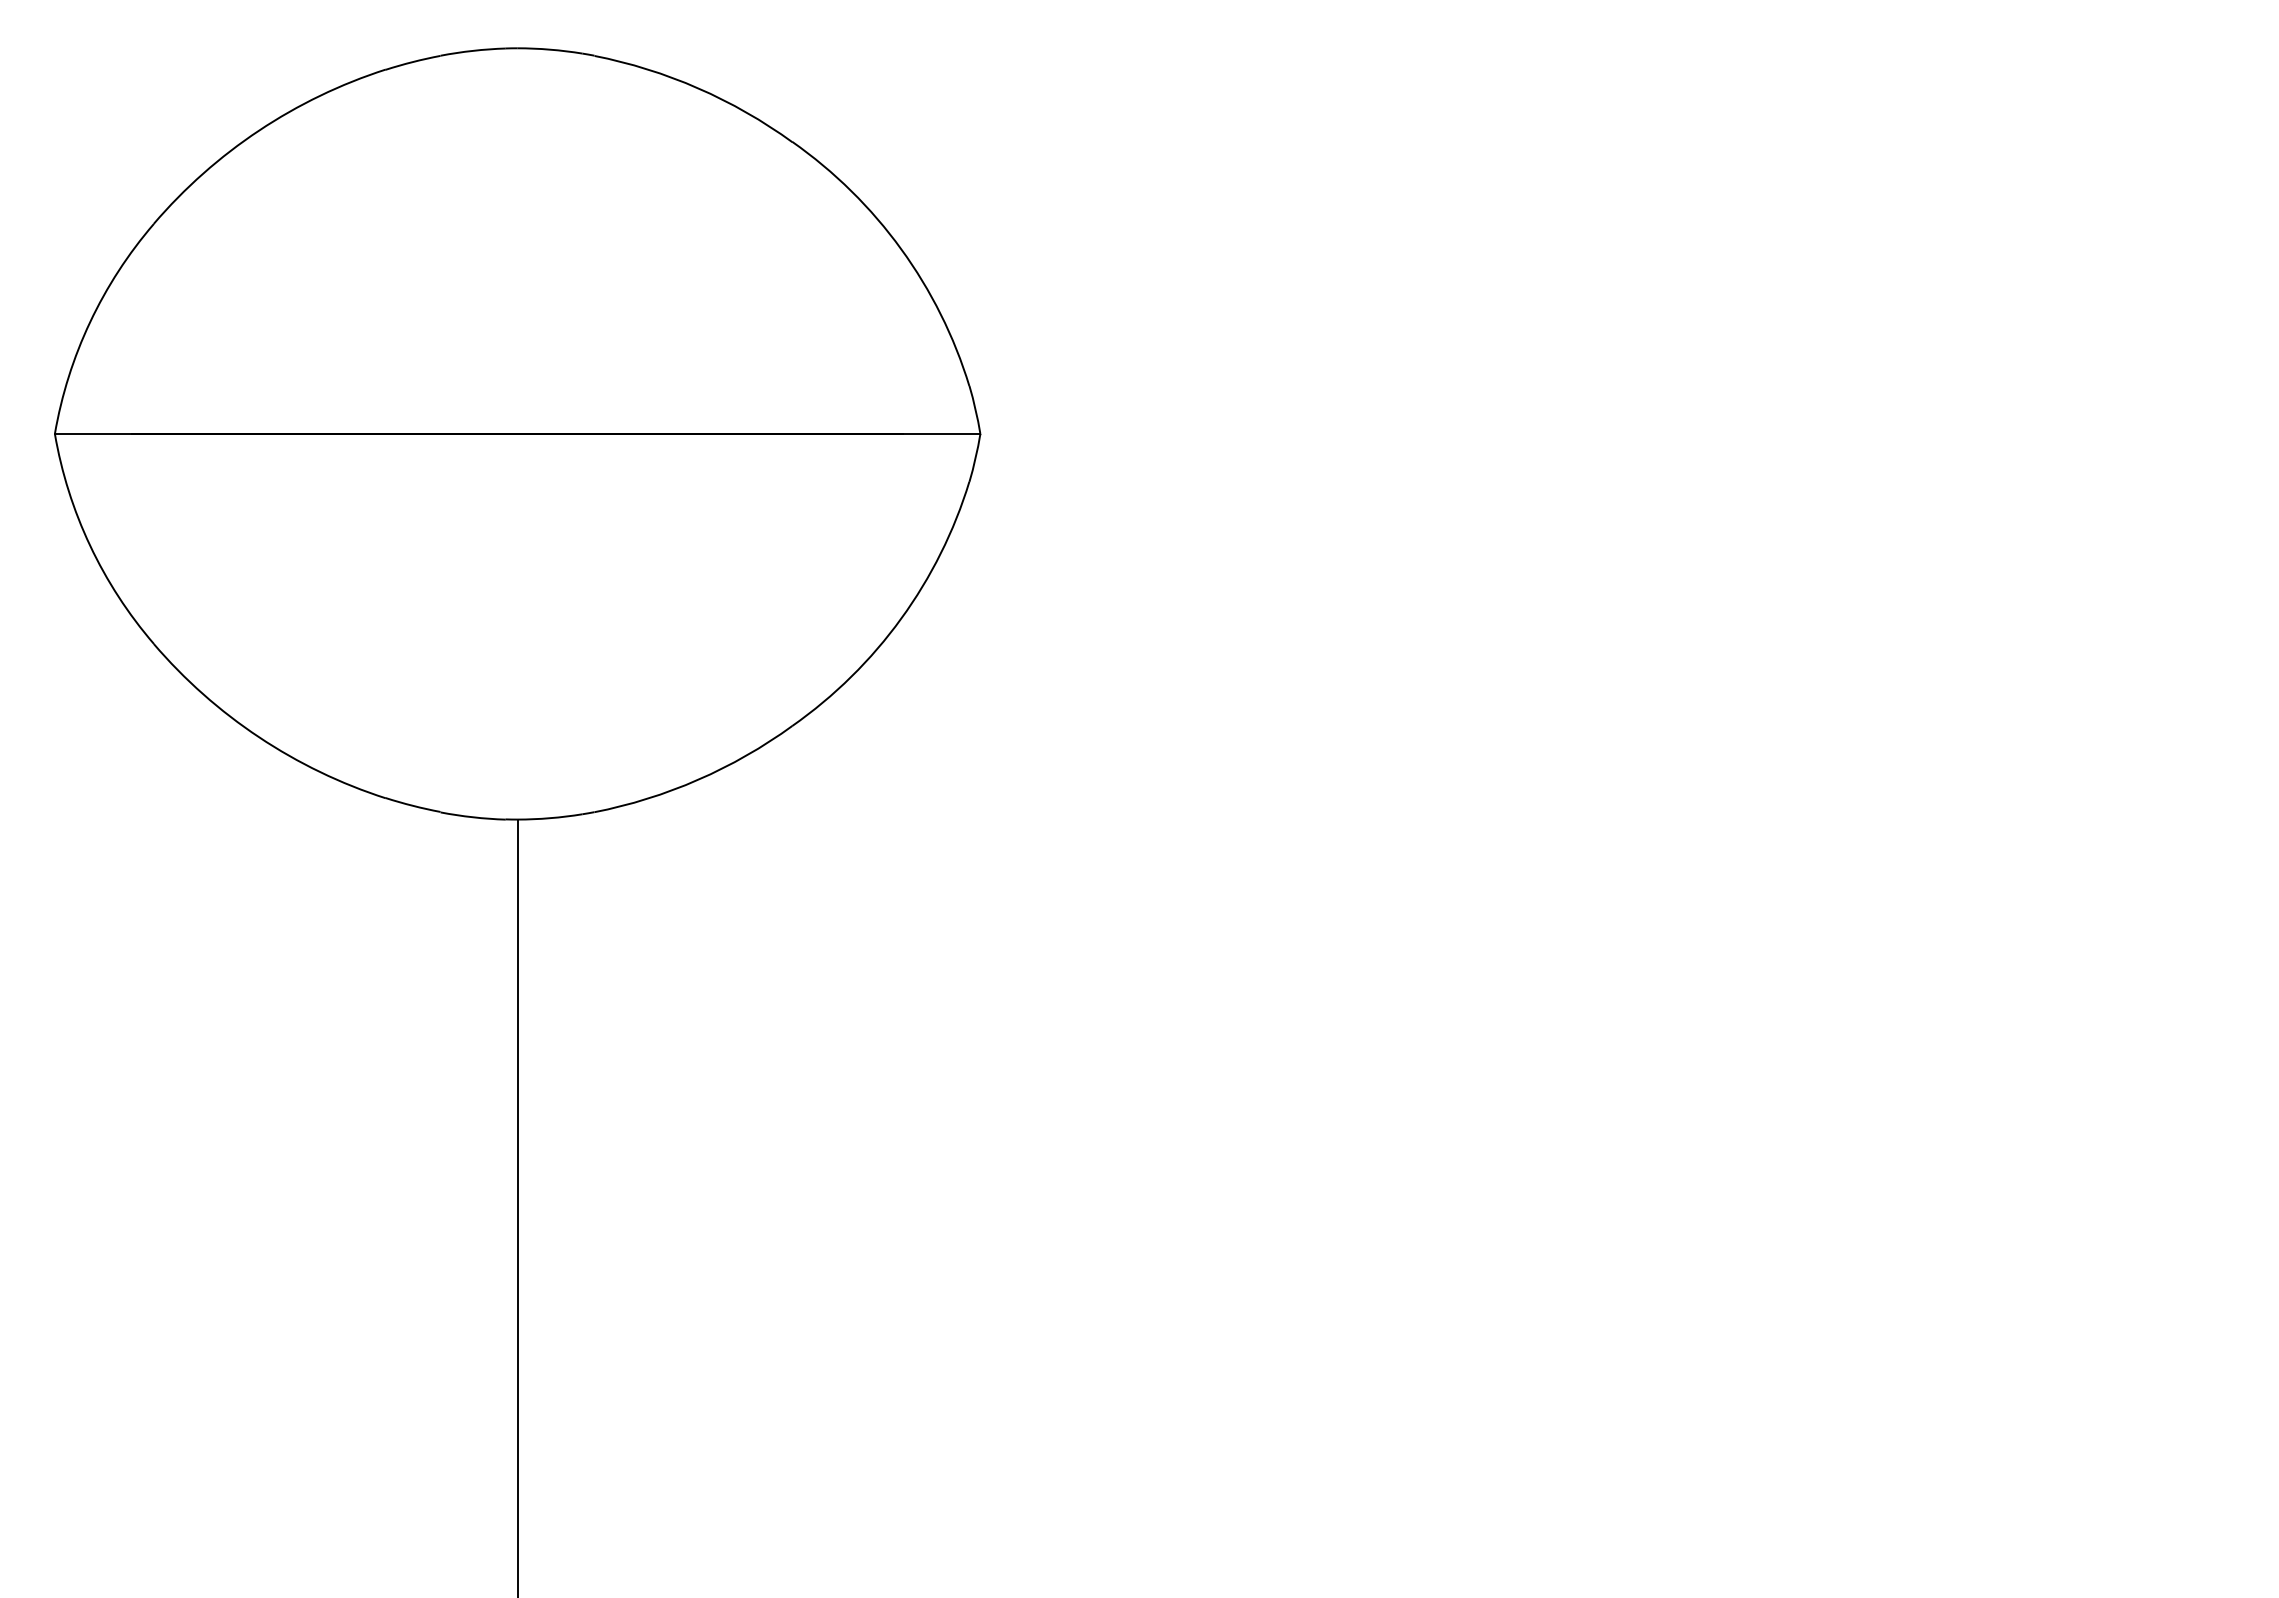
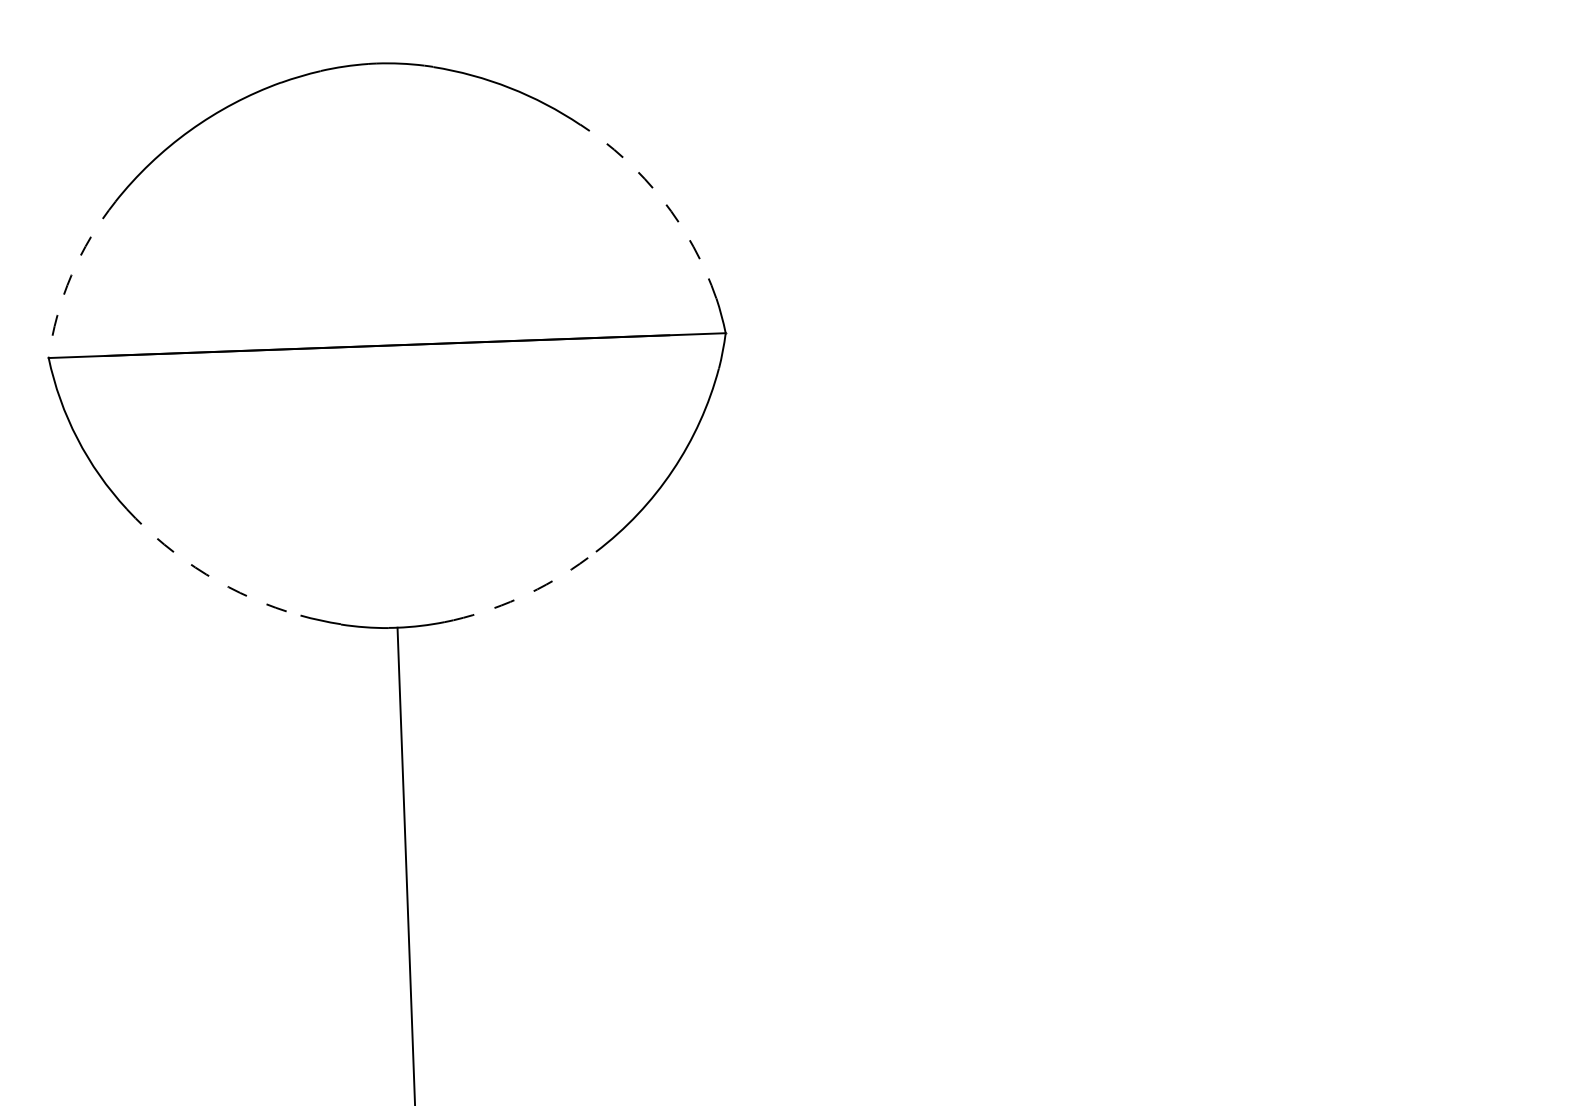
arc: (901, 249) -> (663, 200), solid -> dashed
arc: (90, 322) -> (71, 275), solid -> dashed
arc: (259, 737) -> (206, 574), solid -> dashed
arc: (698, 779) -> (528, 593), solid -> dashed

